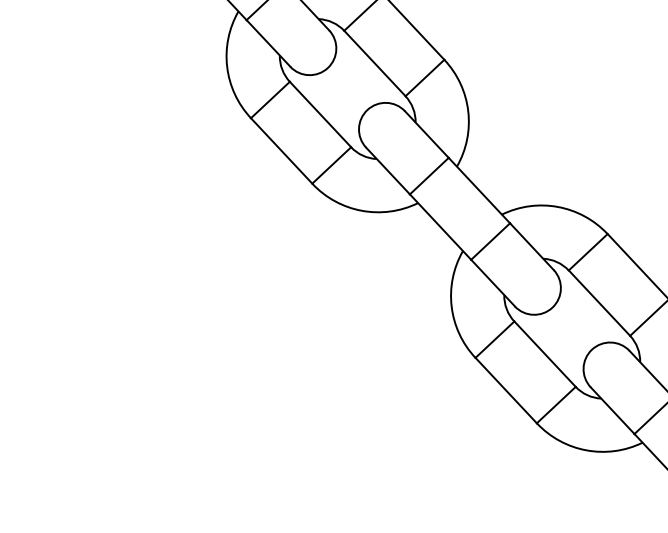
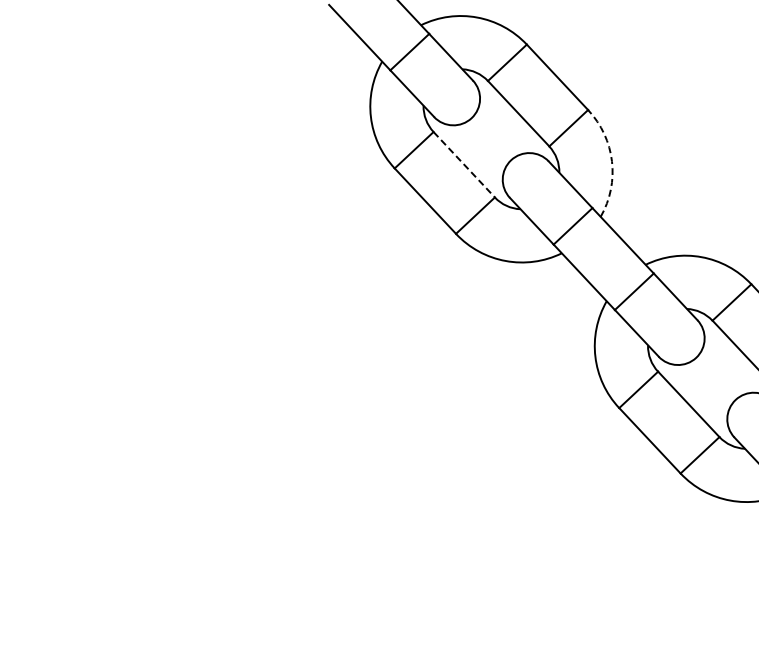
arc: (468, 111) -> (612, 161), solid -> dashed
line: (320, 114) -> (464, 164), solid -> dashed

